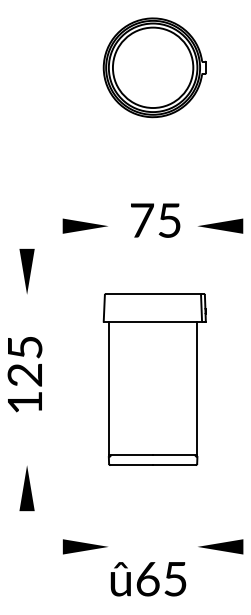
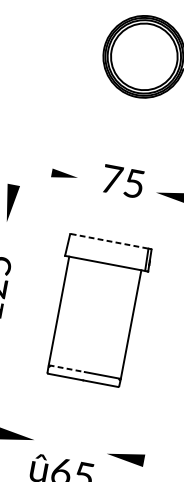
part: (84, 225) -> (64, 174), size x0.7
line: (153, 294) -> (109, 241), solid -> dashed
line: (131, 454) -> (67, 368), solid -> dashed

